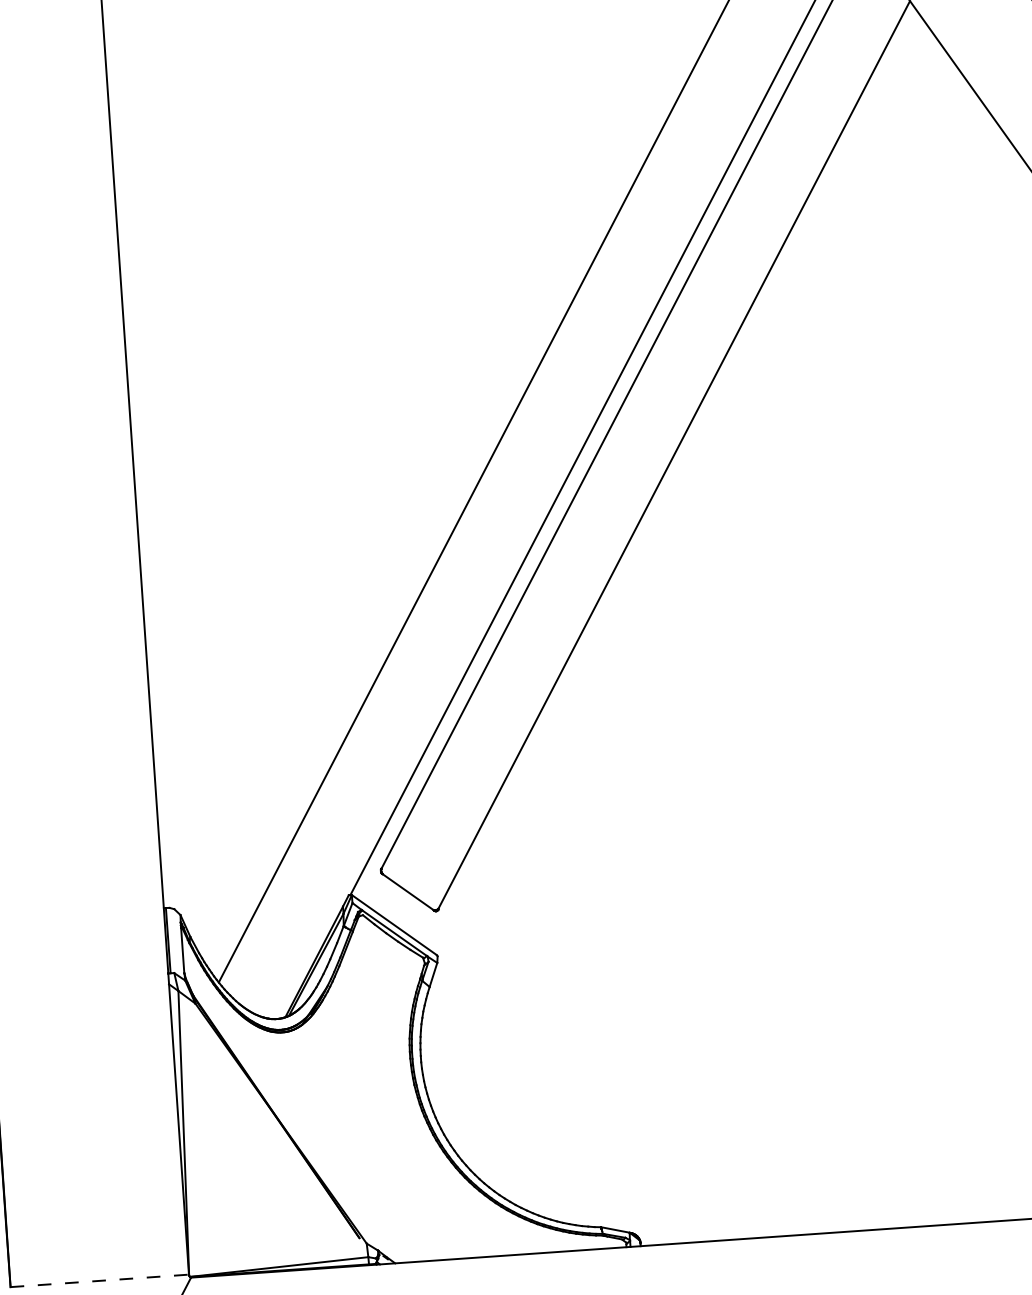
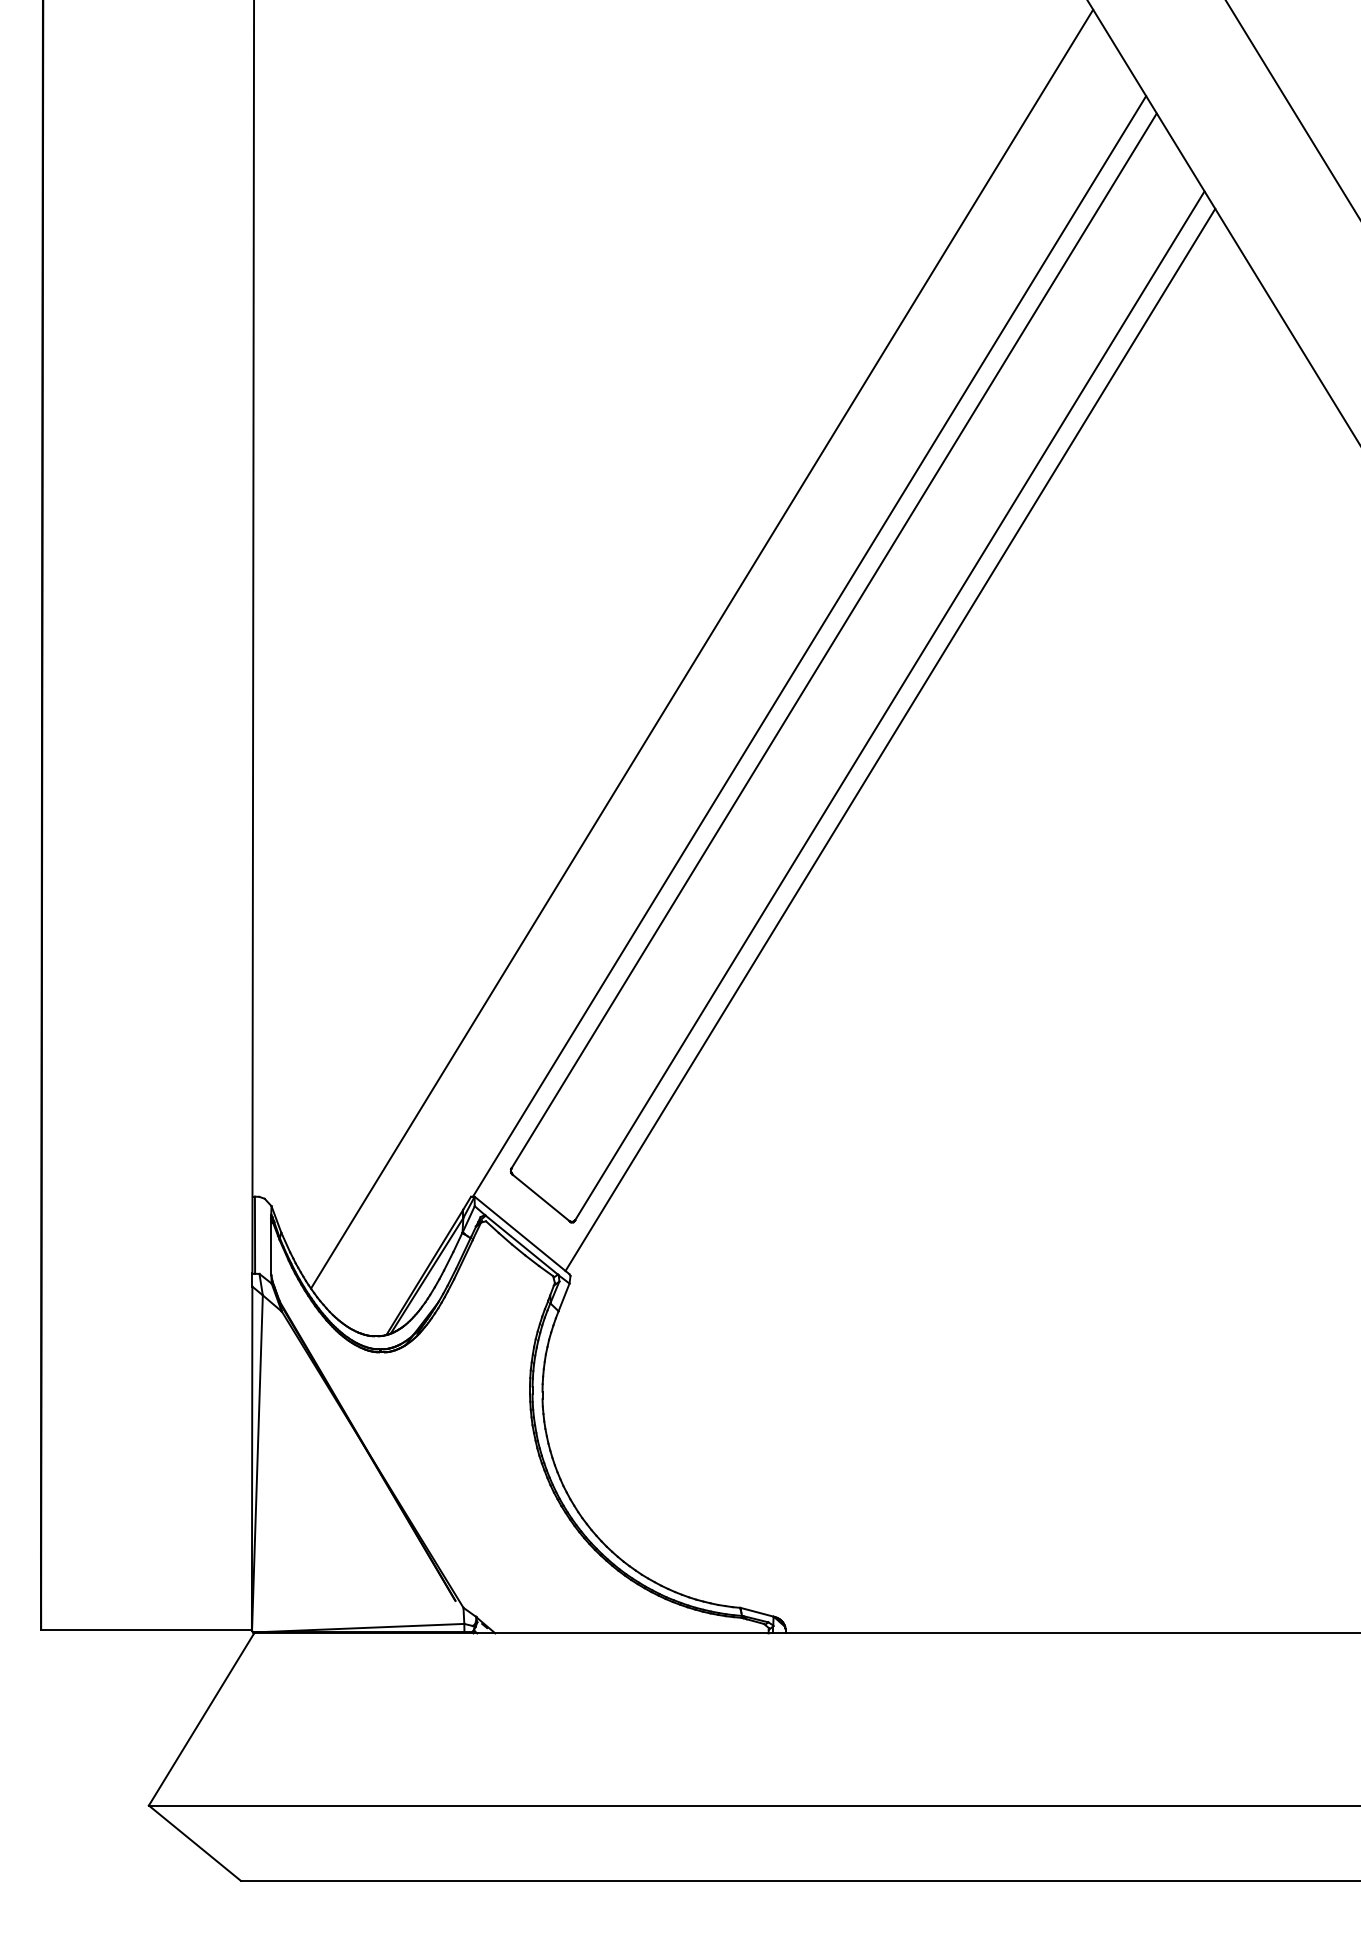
line: (676, 483) -> (890, 739), added
line: (100, 1280) -> (147, 1629), dashed -> solid

